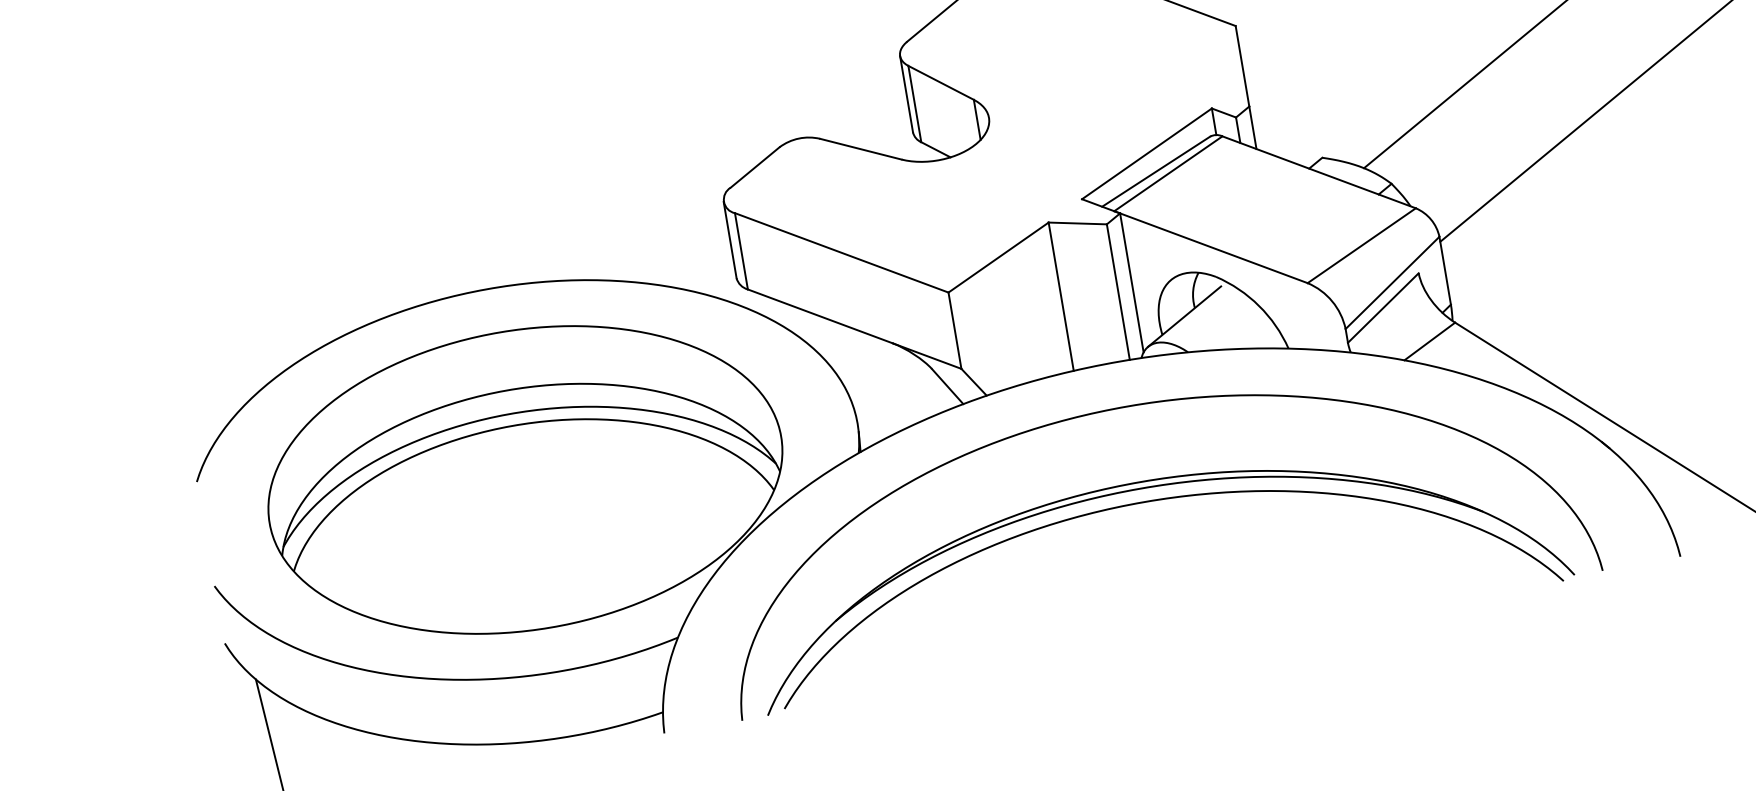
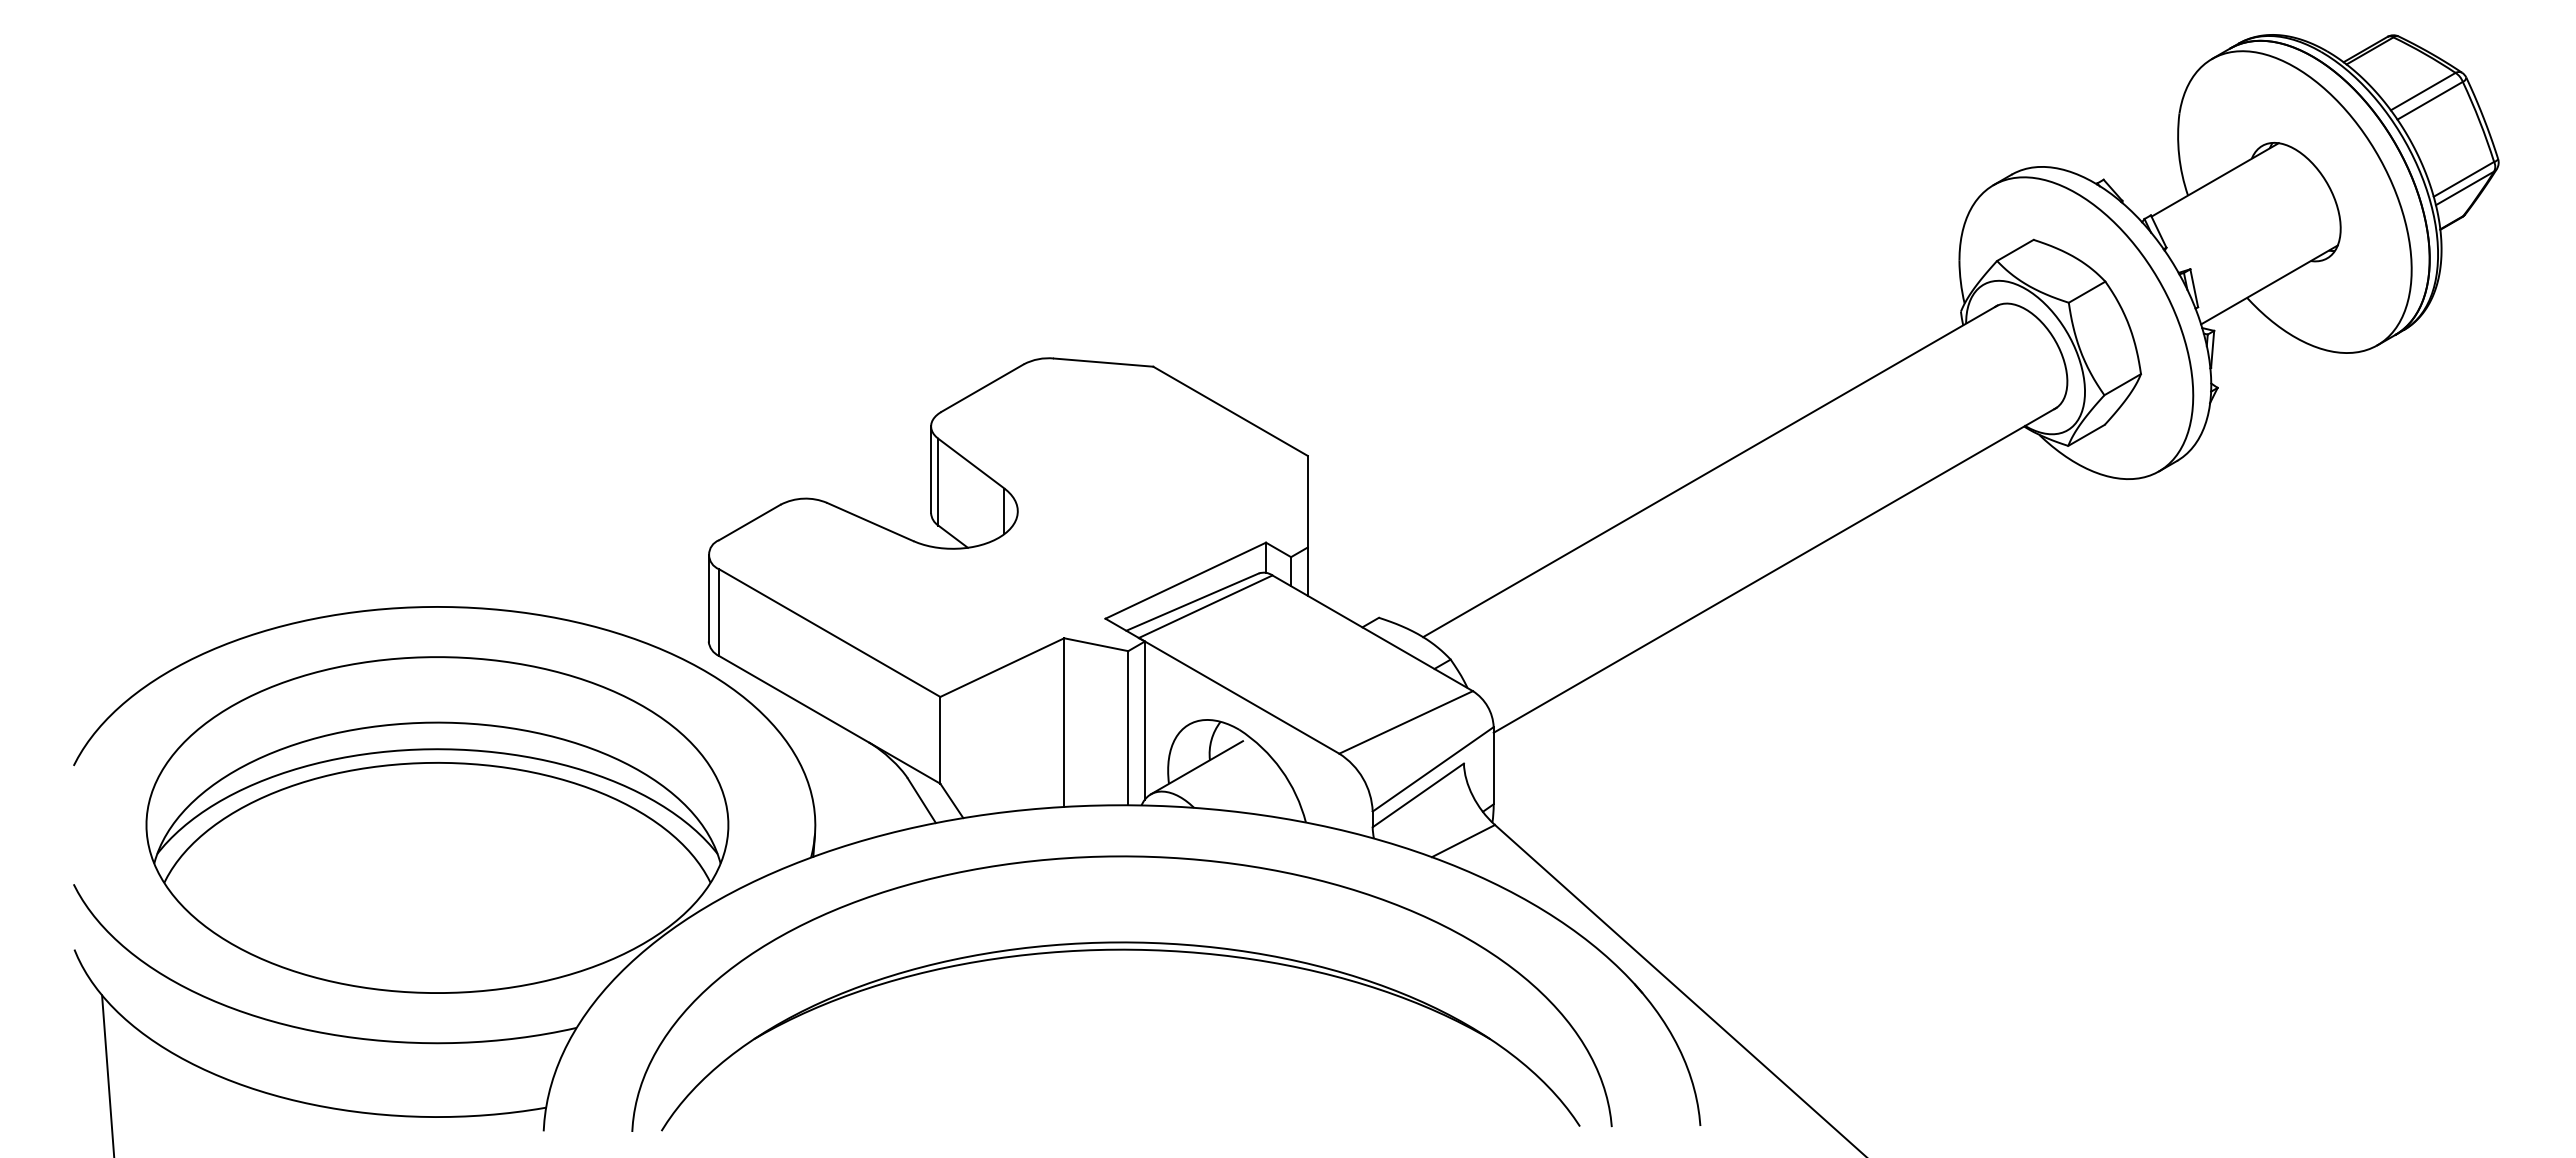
curve: (1149, 502) -> (1123, 966), removed

